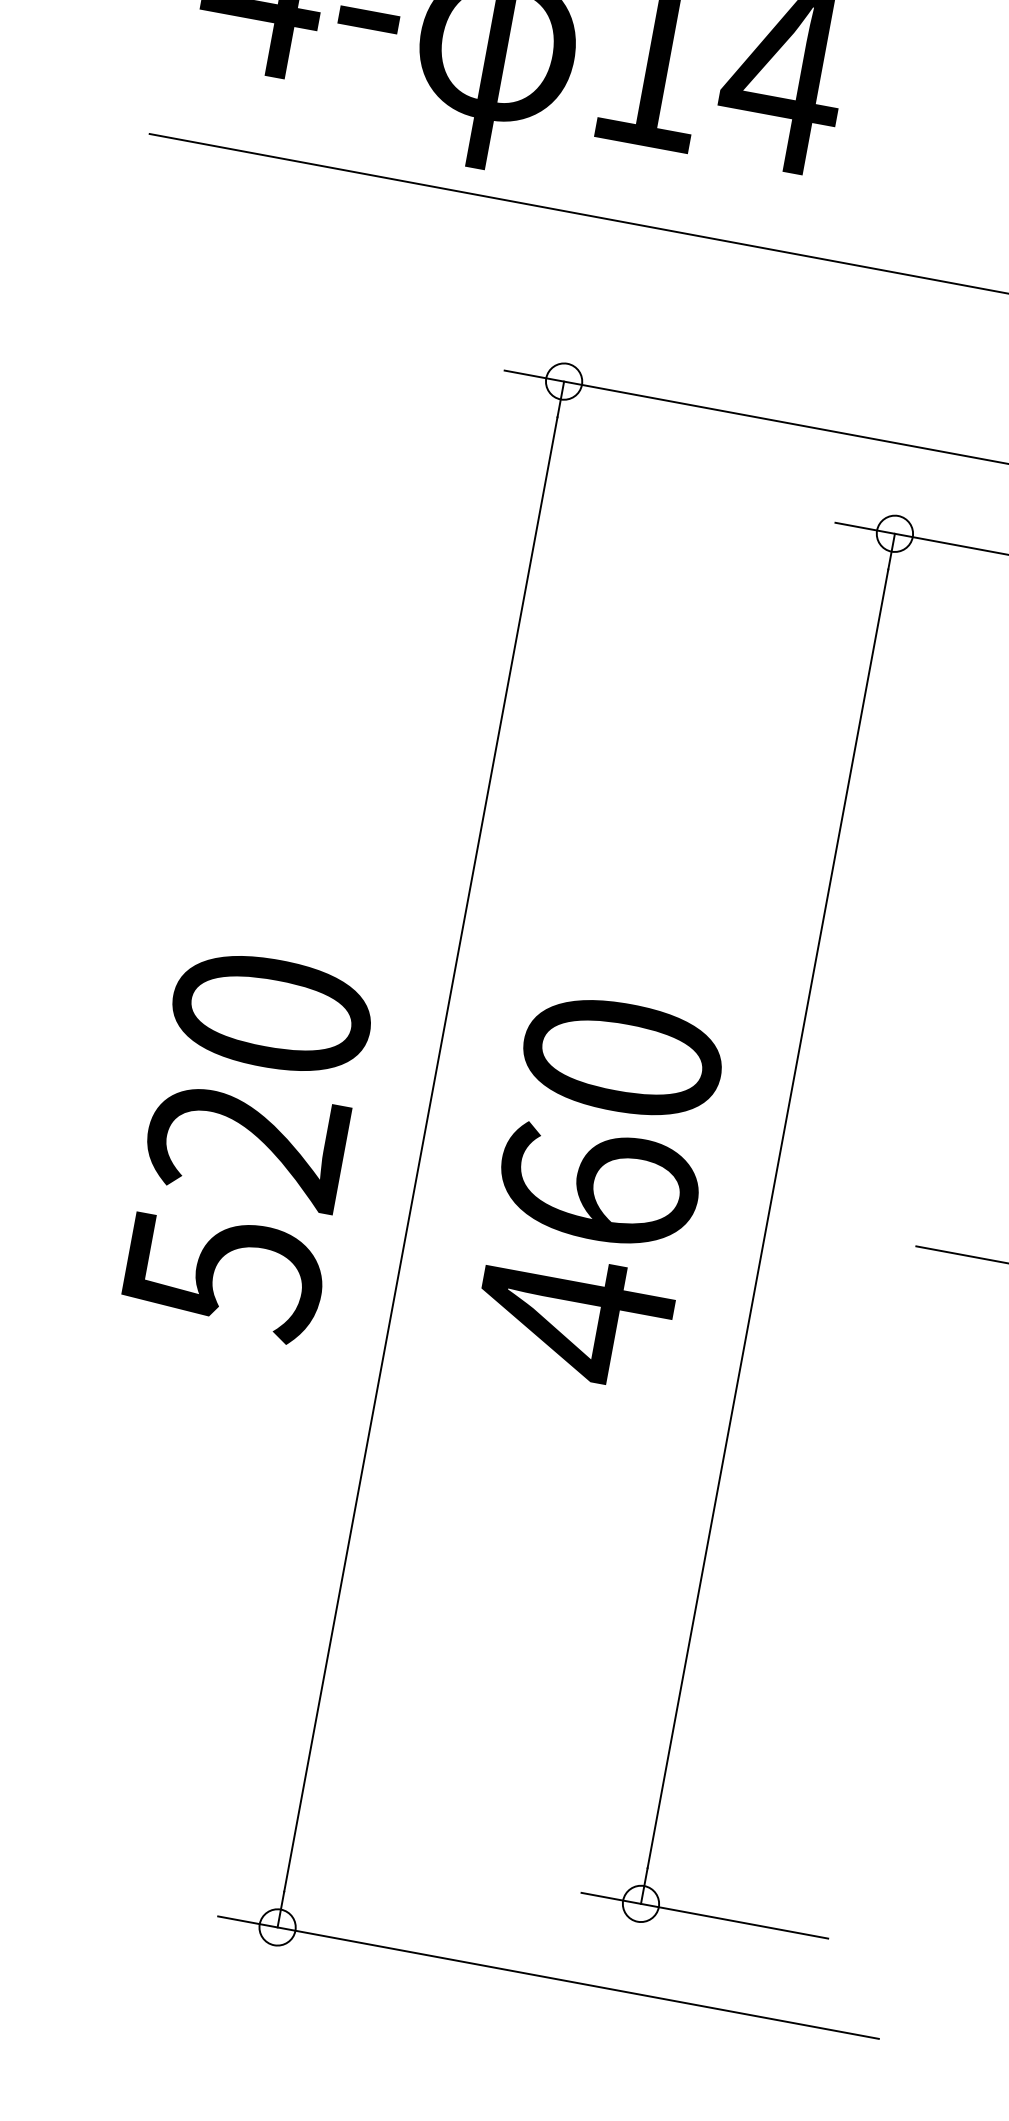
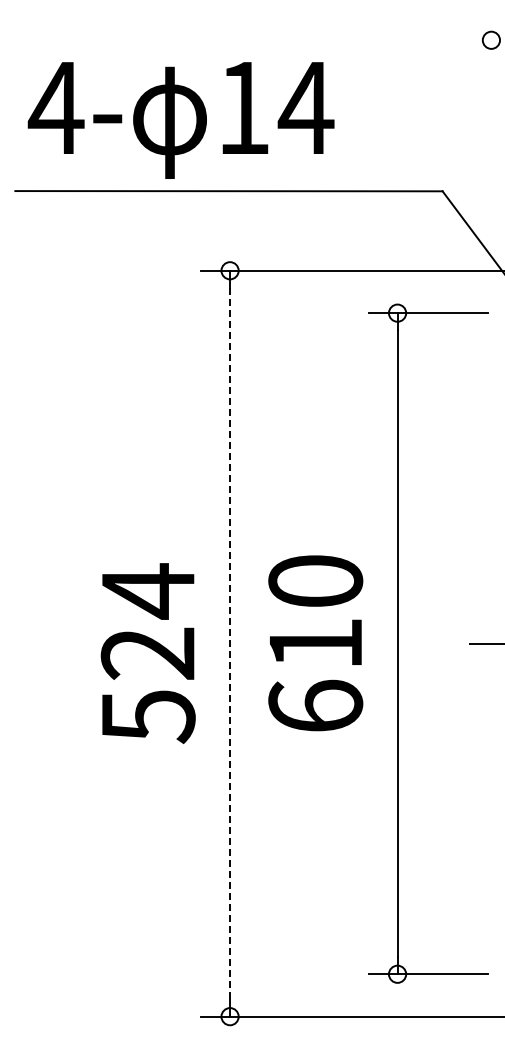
text: (269, 1014) -> (147, 591), 520 -> 524
line: (421, 1154) -> (230, 643), solid -> dashed
text: (585, 1255) -> (315, 676), 460 -> 610

